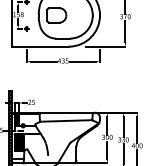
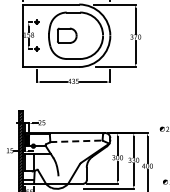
line: (66, 121) -> (76, 141), solid -> dashed
hatch: (19, 142) -> (29, 162), removed

